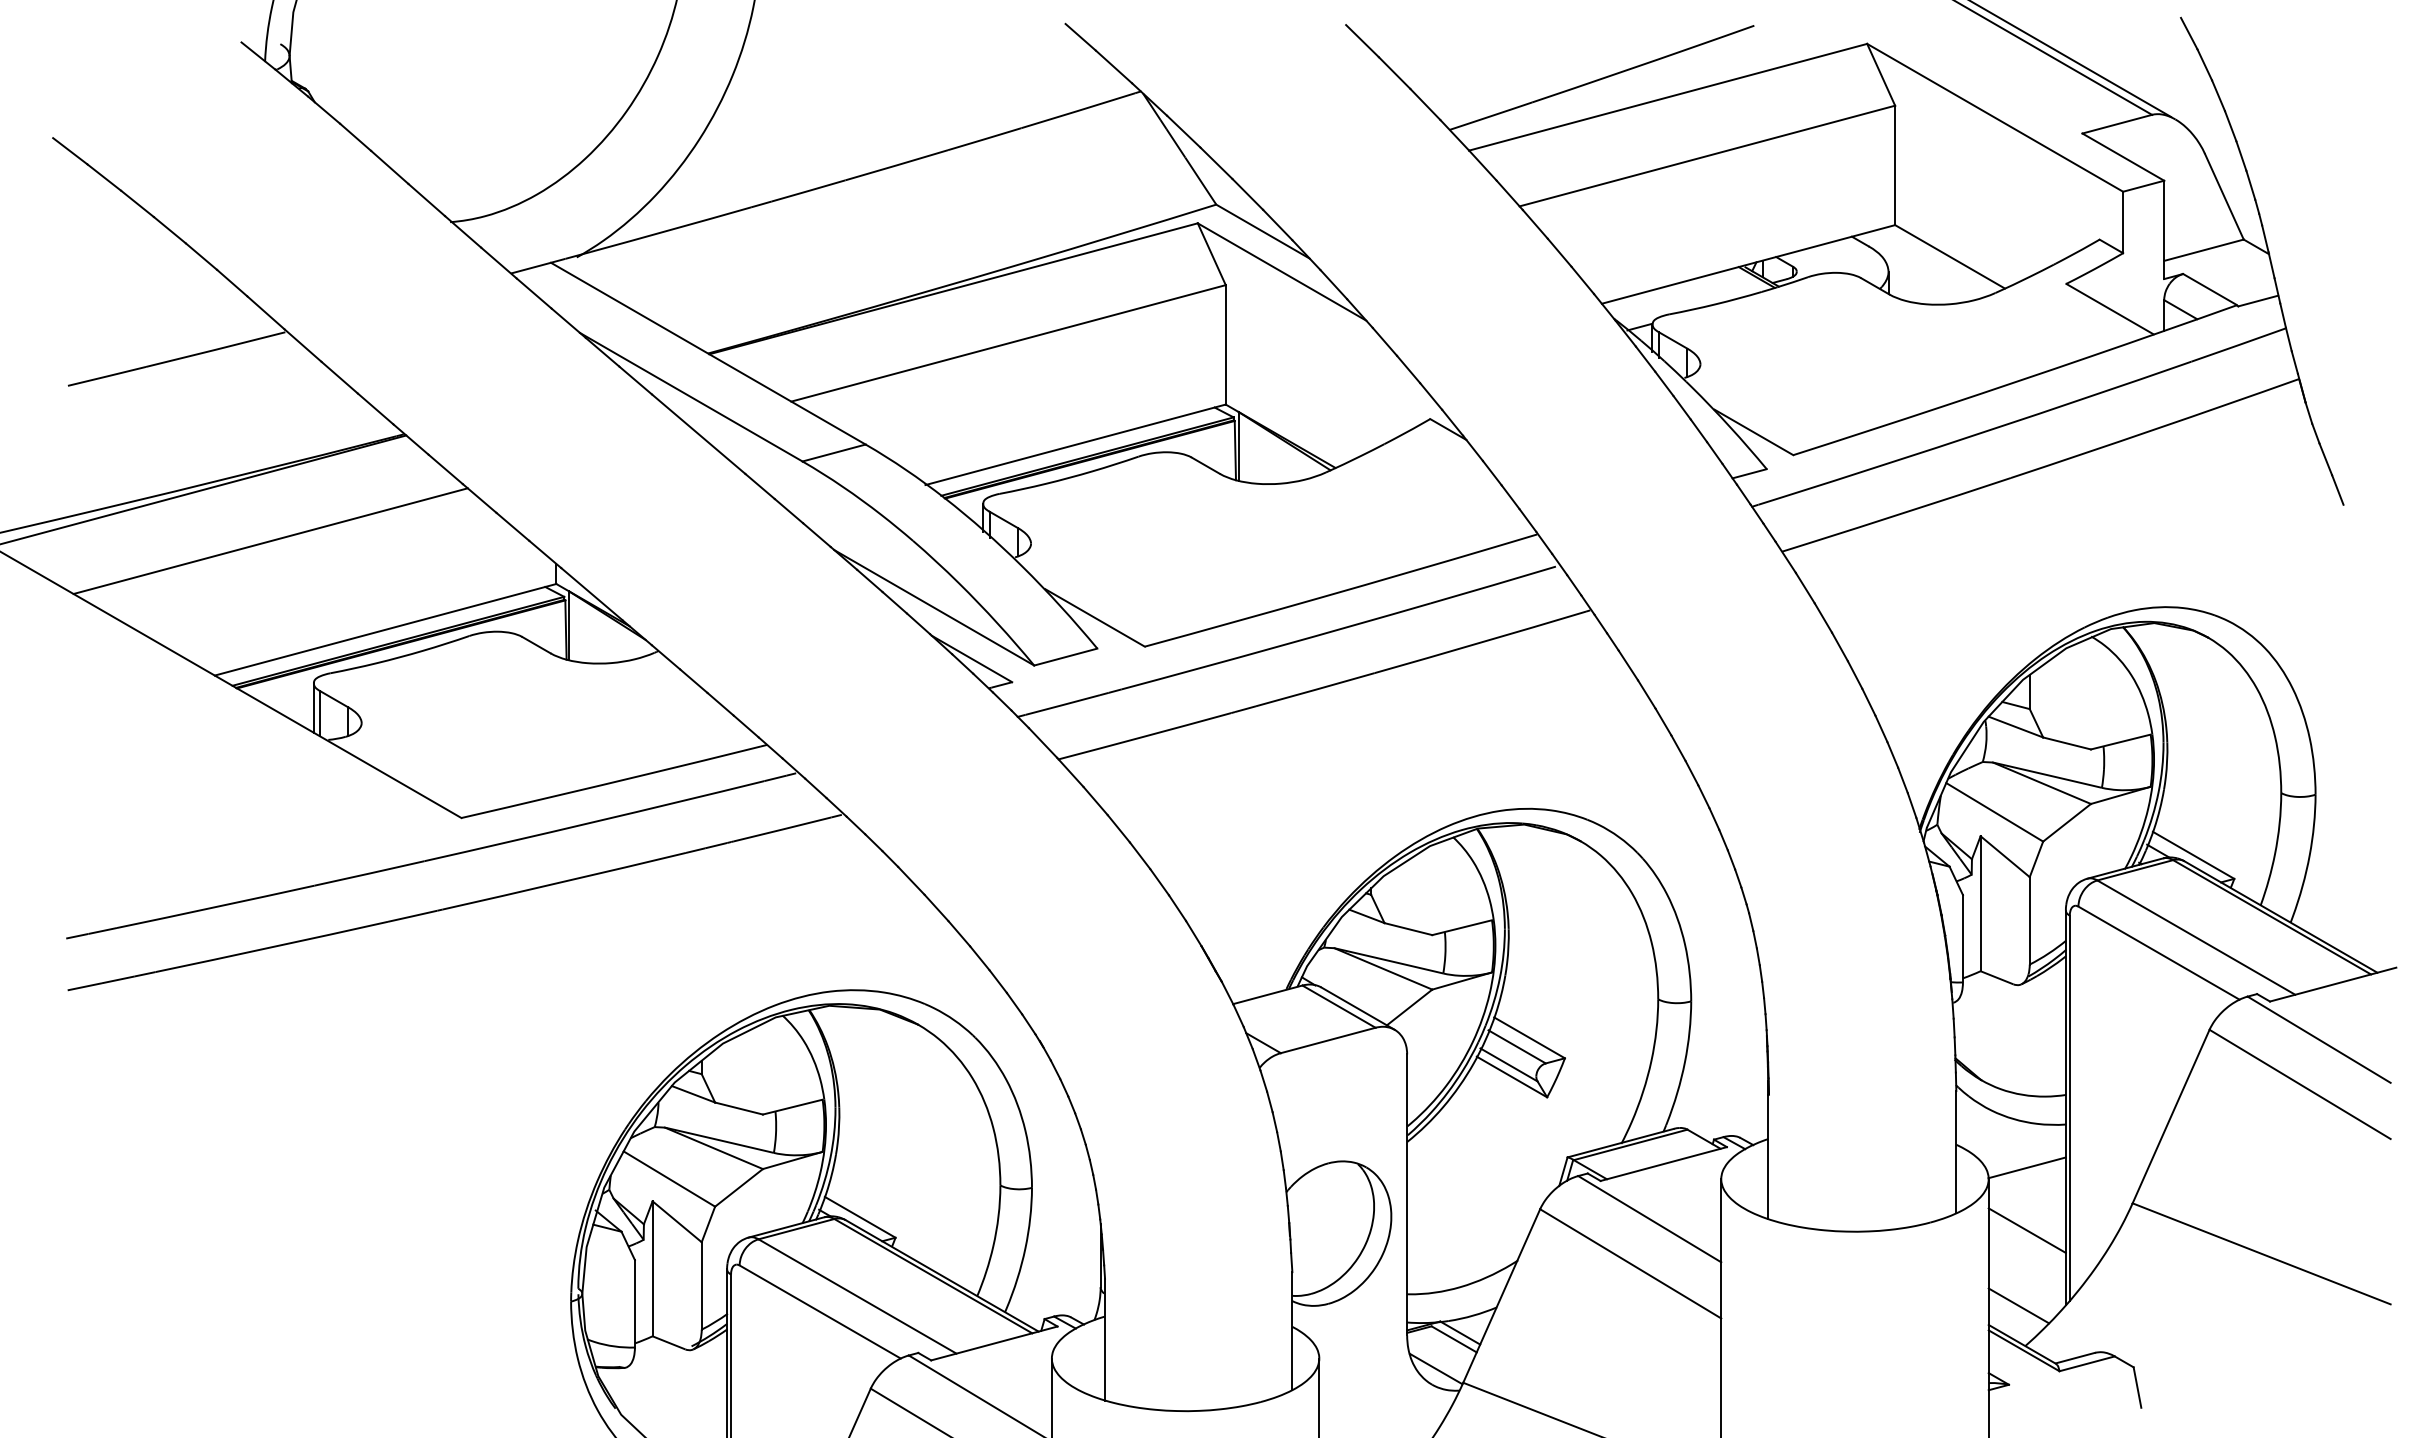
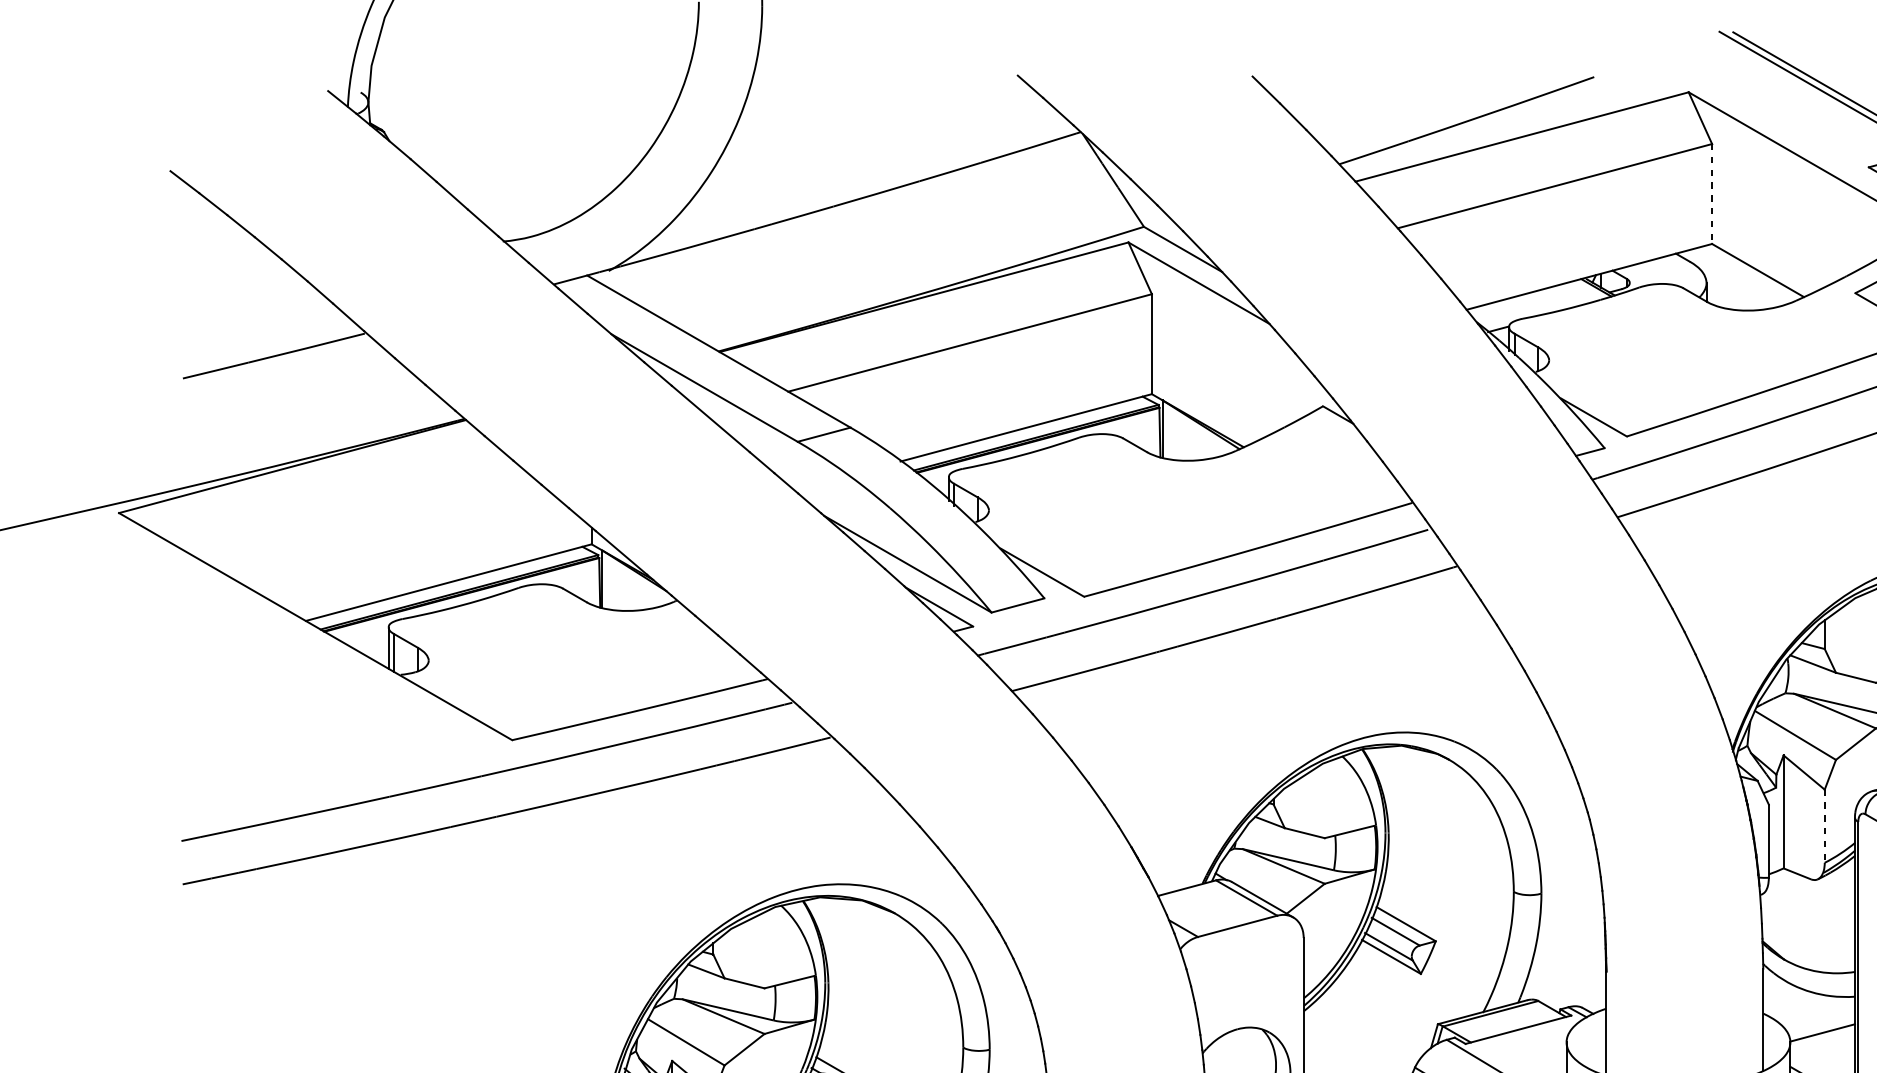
line: (1895, 165) -> (1712, 194), solid -> dashed
line: (270, 540) -> (352, 507), removed
line: (2029, 920) -> (1824, 825), solid -> dashed

